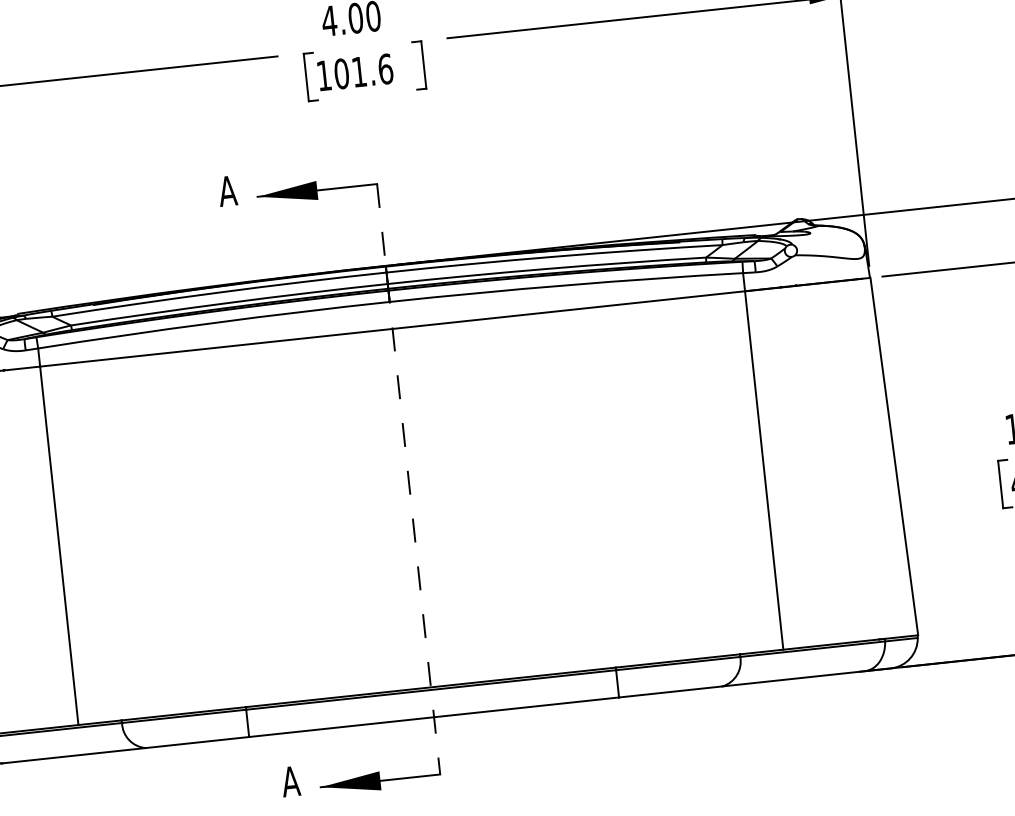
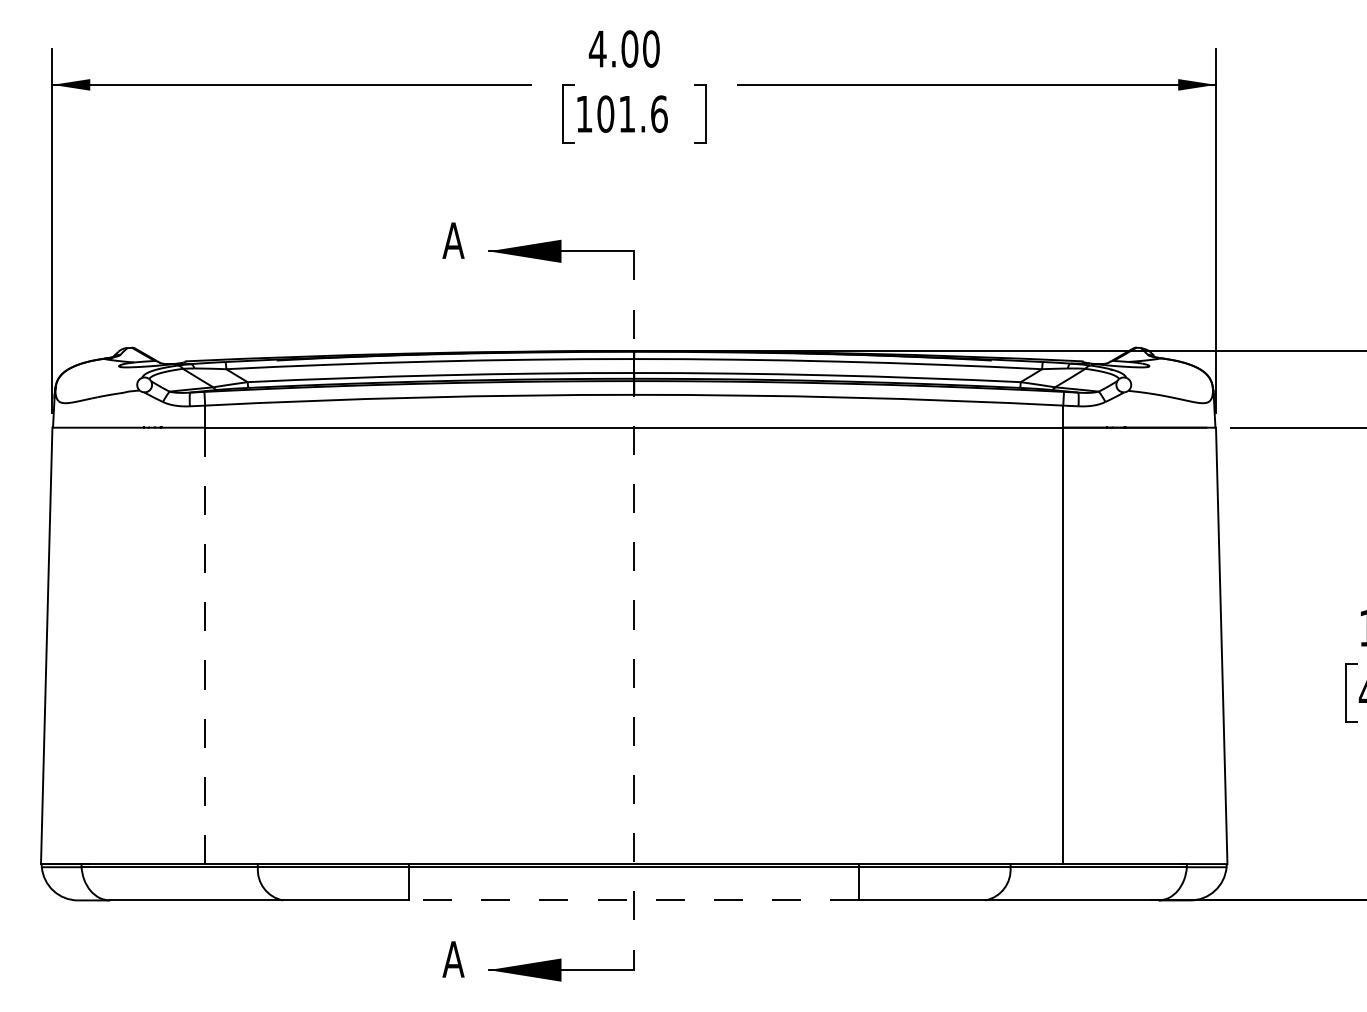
line: (59, 545) -> (205, 645), solid -> dashed
line: (433, 717) -> (633, 900), solid -> dashed

